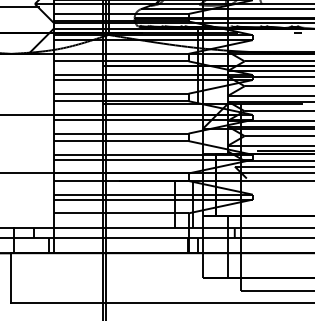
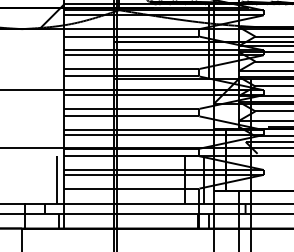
line: (46, 204) -> (57, 179), added

